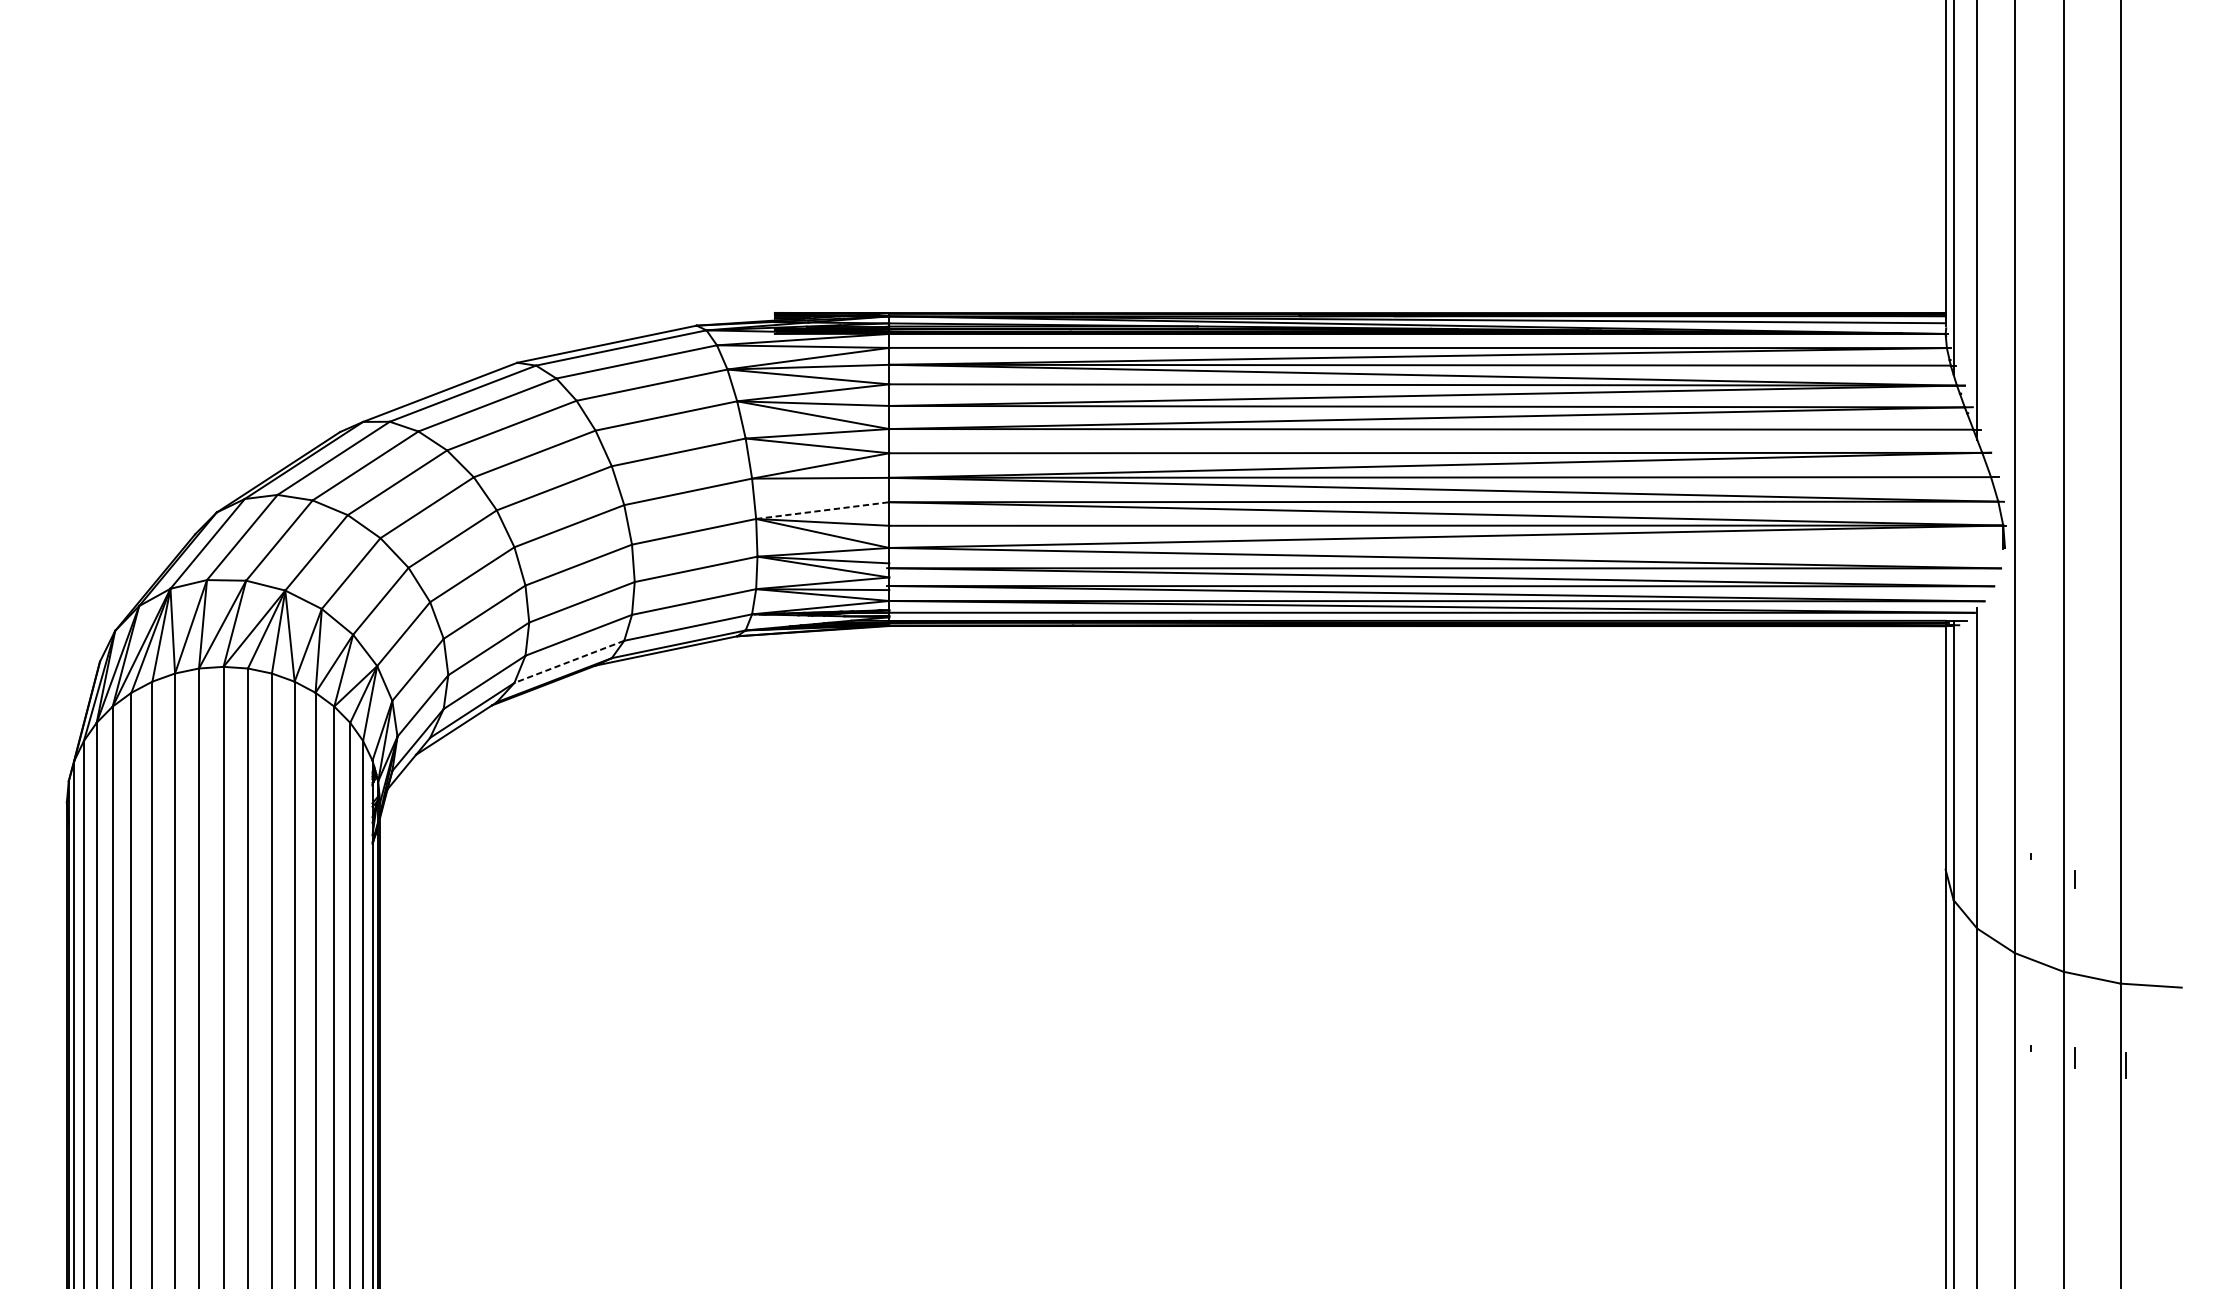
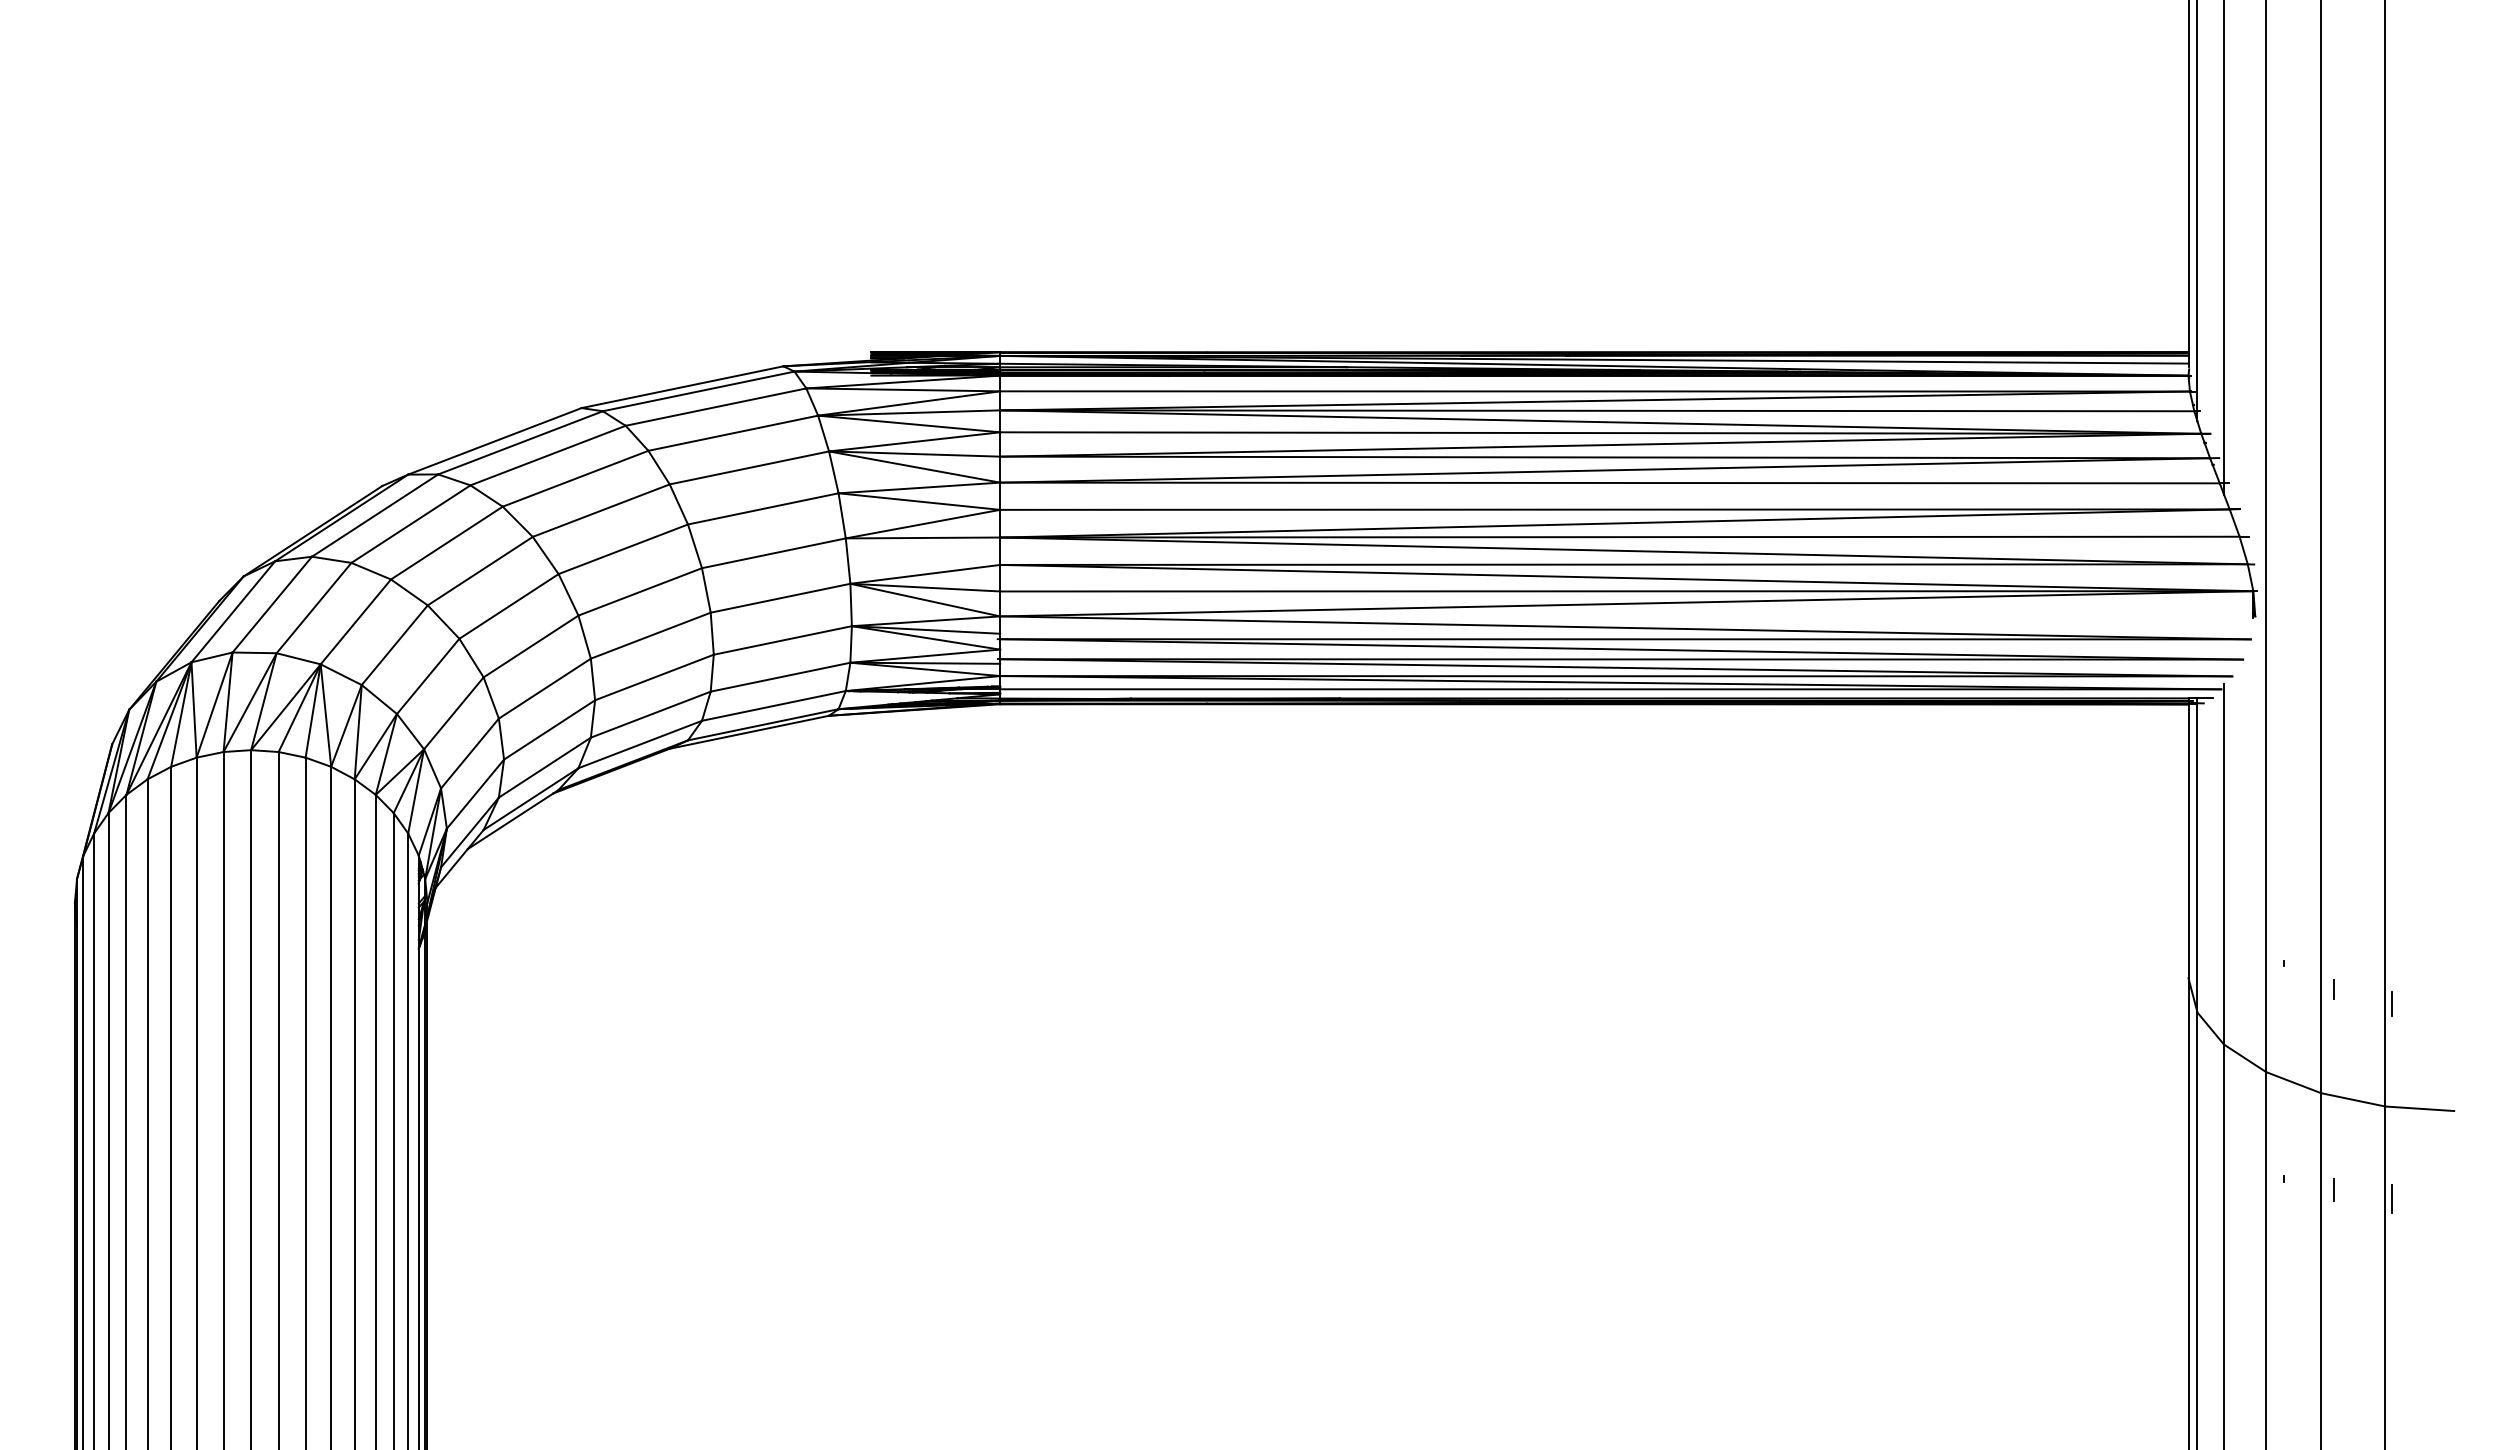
line: (822, 510) -> (925, 574), dashed -> solid
line: (568, 661) -> (639, 744), dashed -> solid
line: (2126, 892) -> (2391, 1003), added

